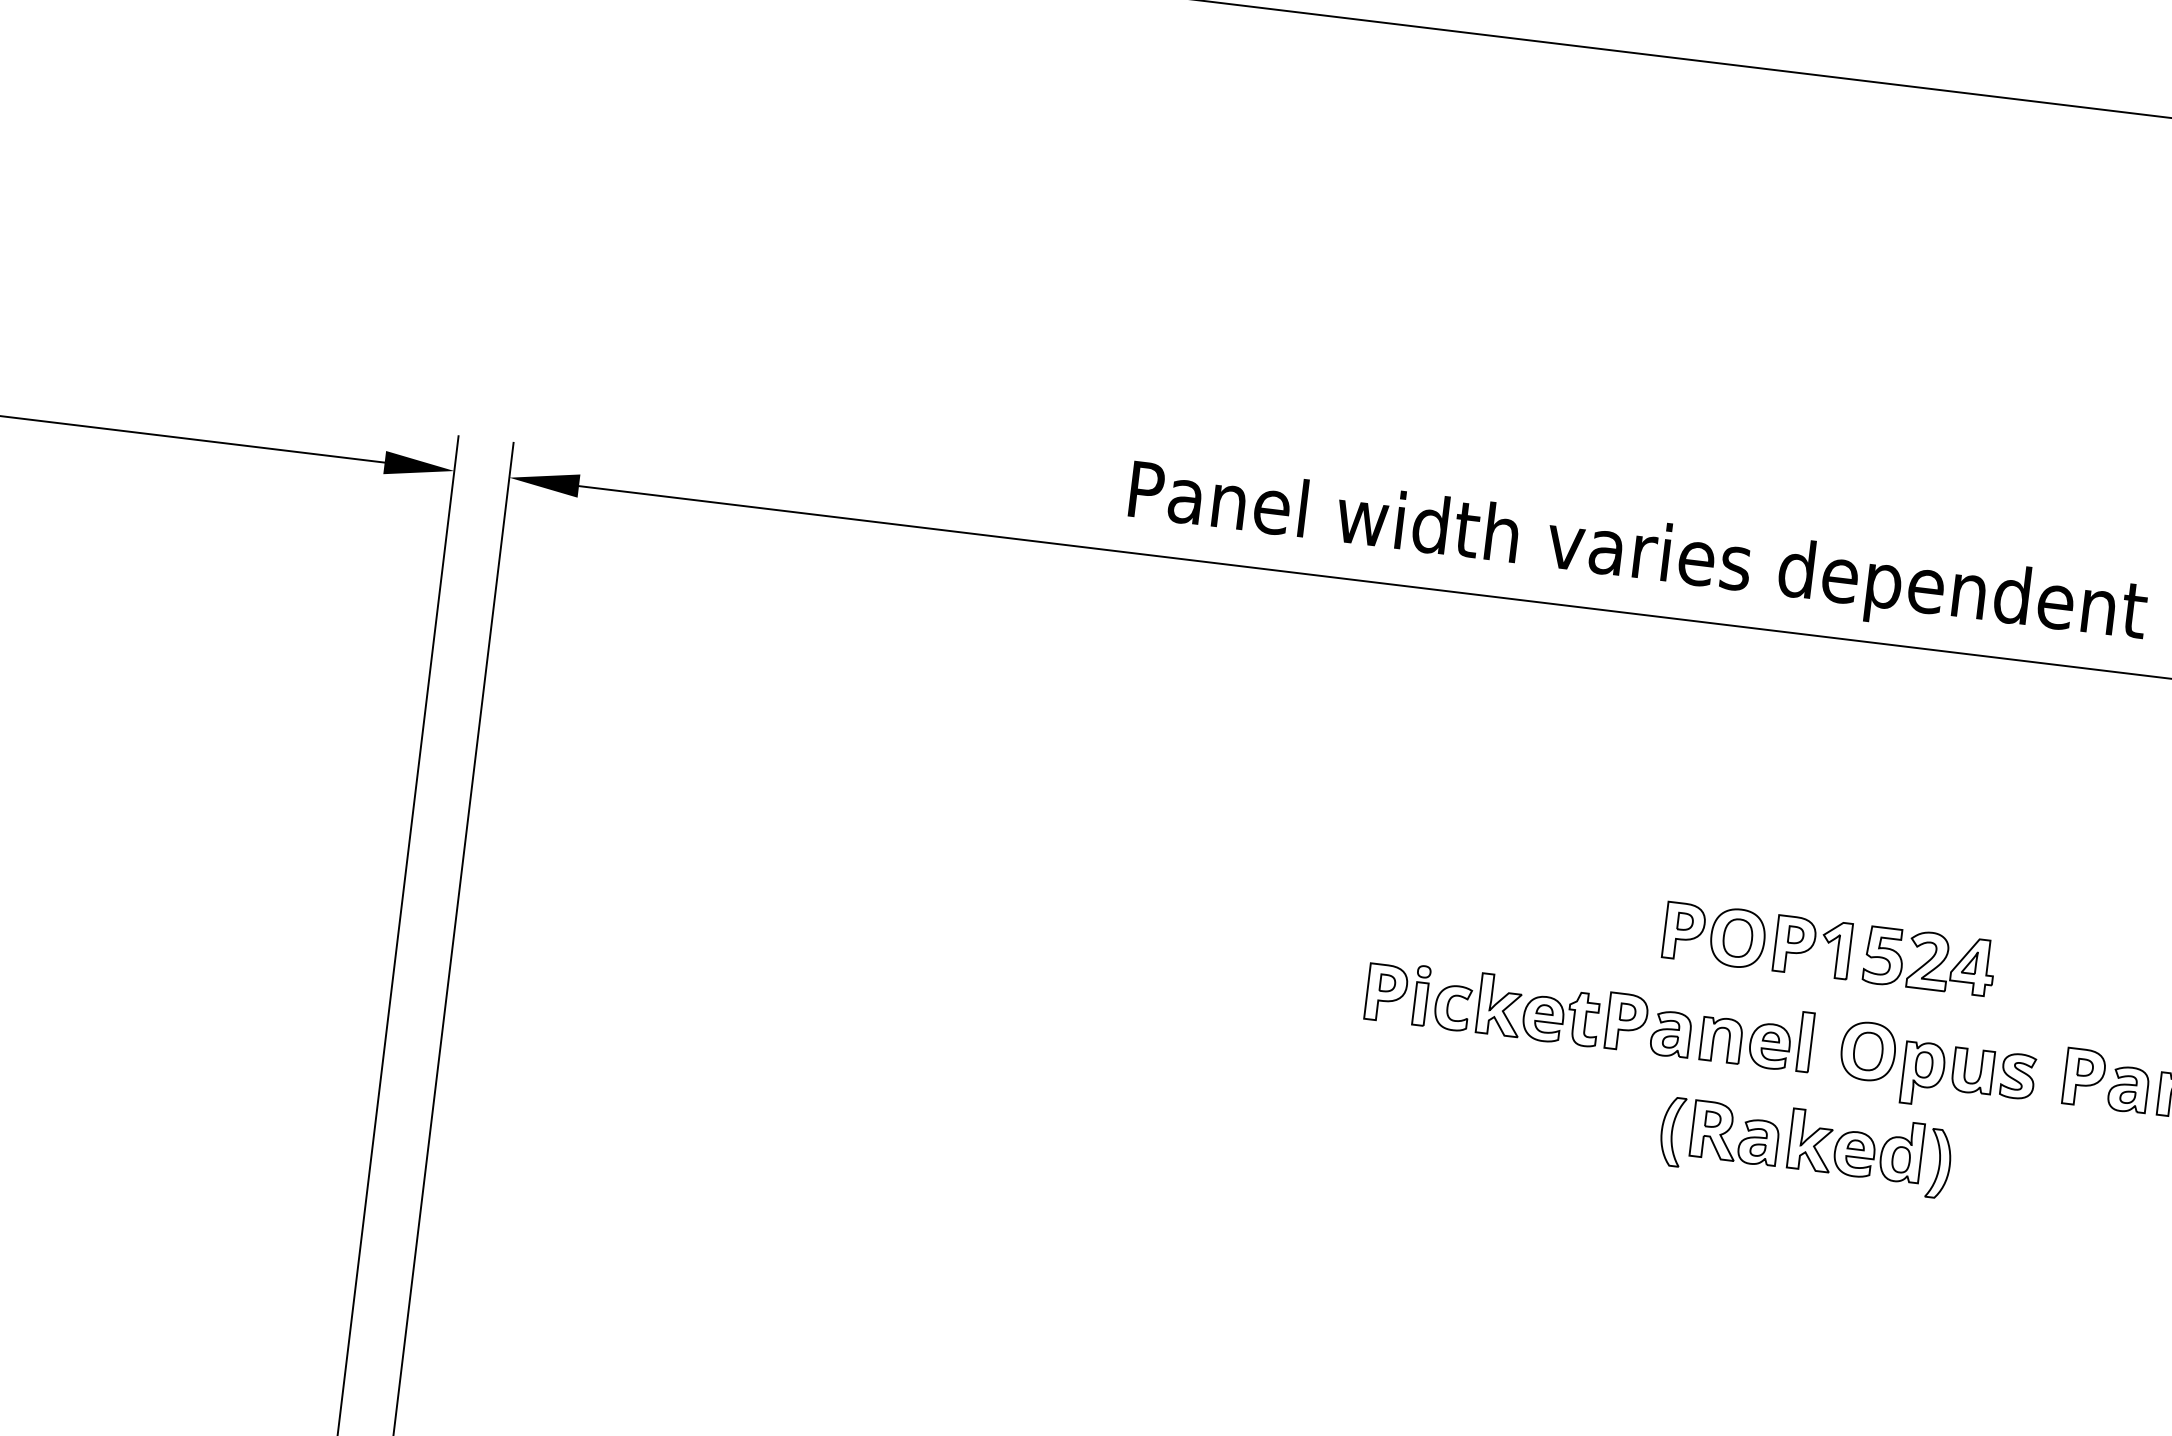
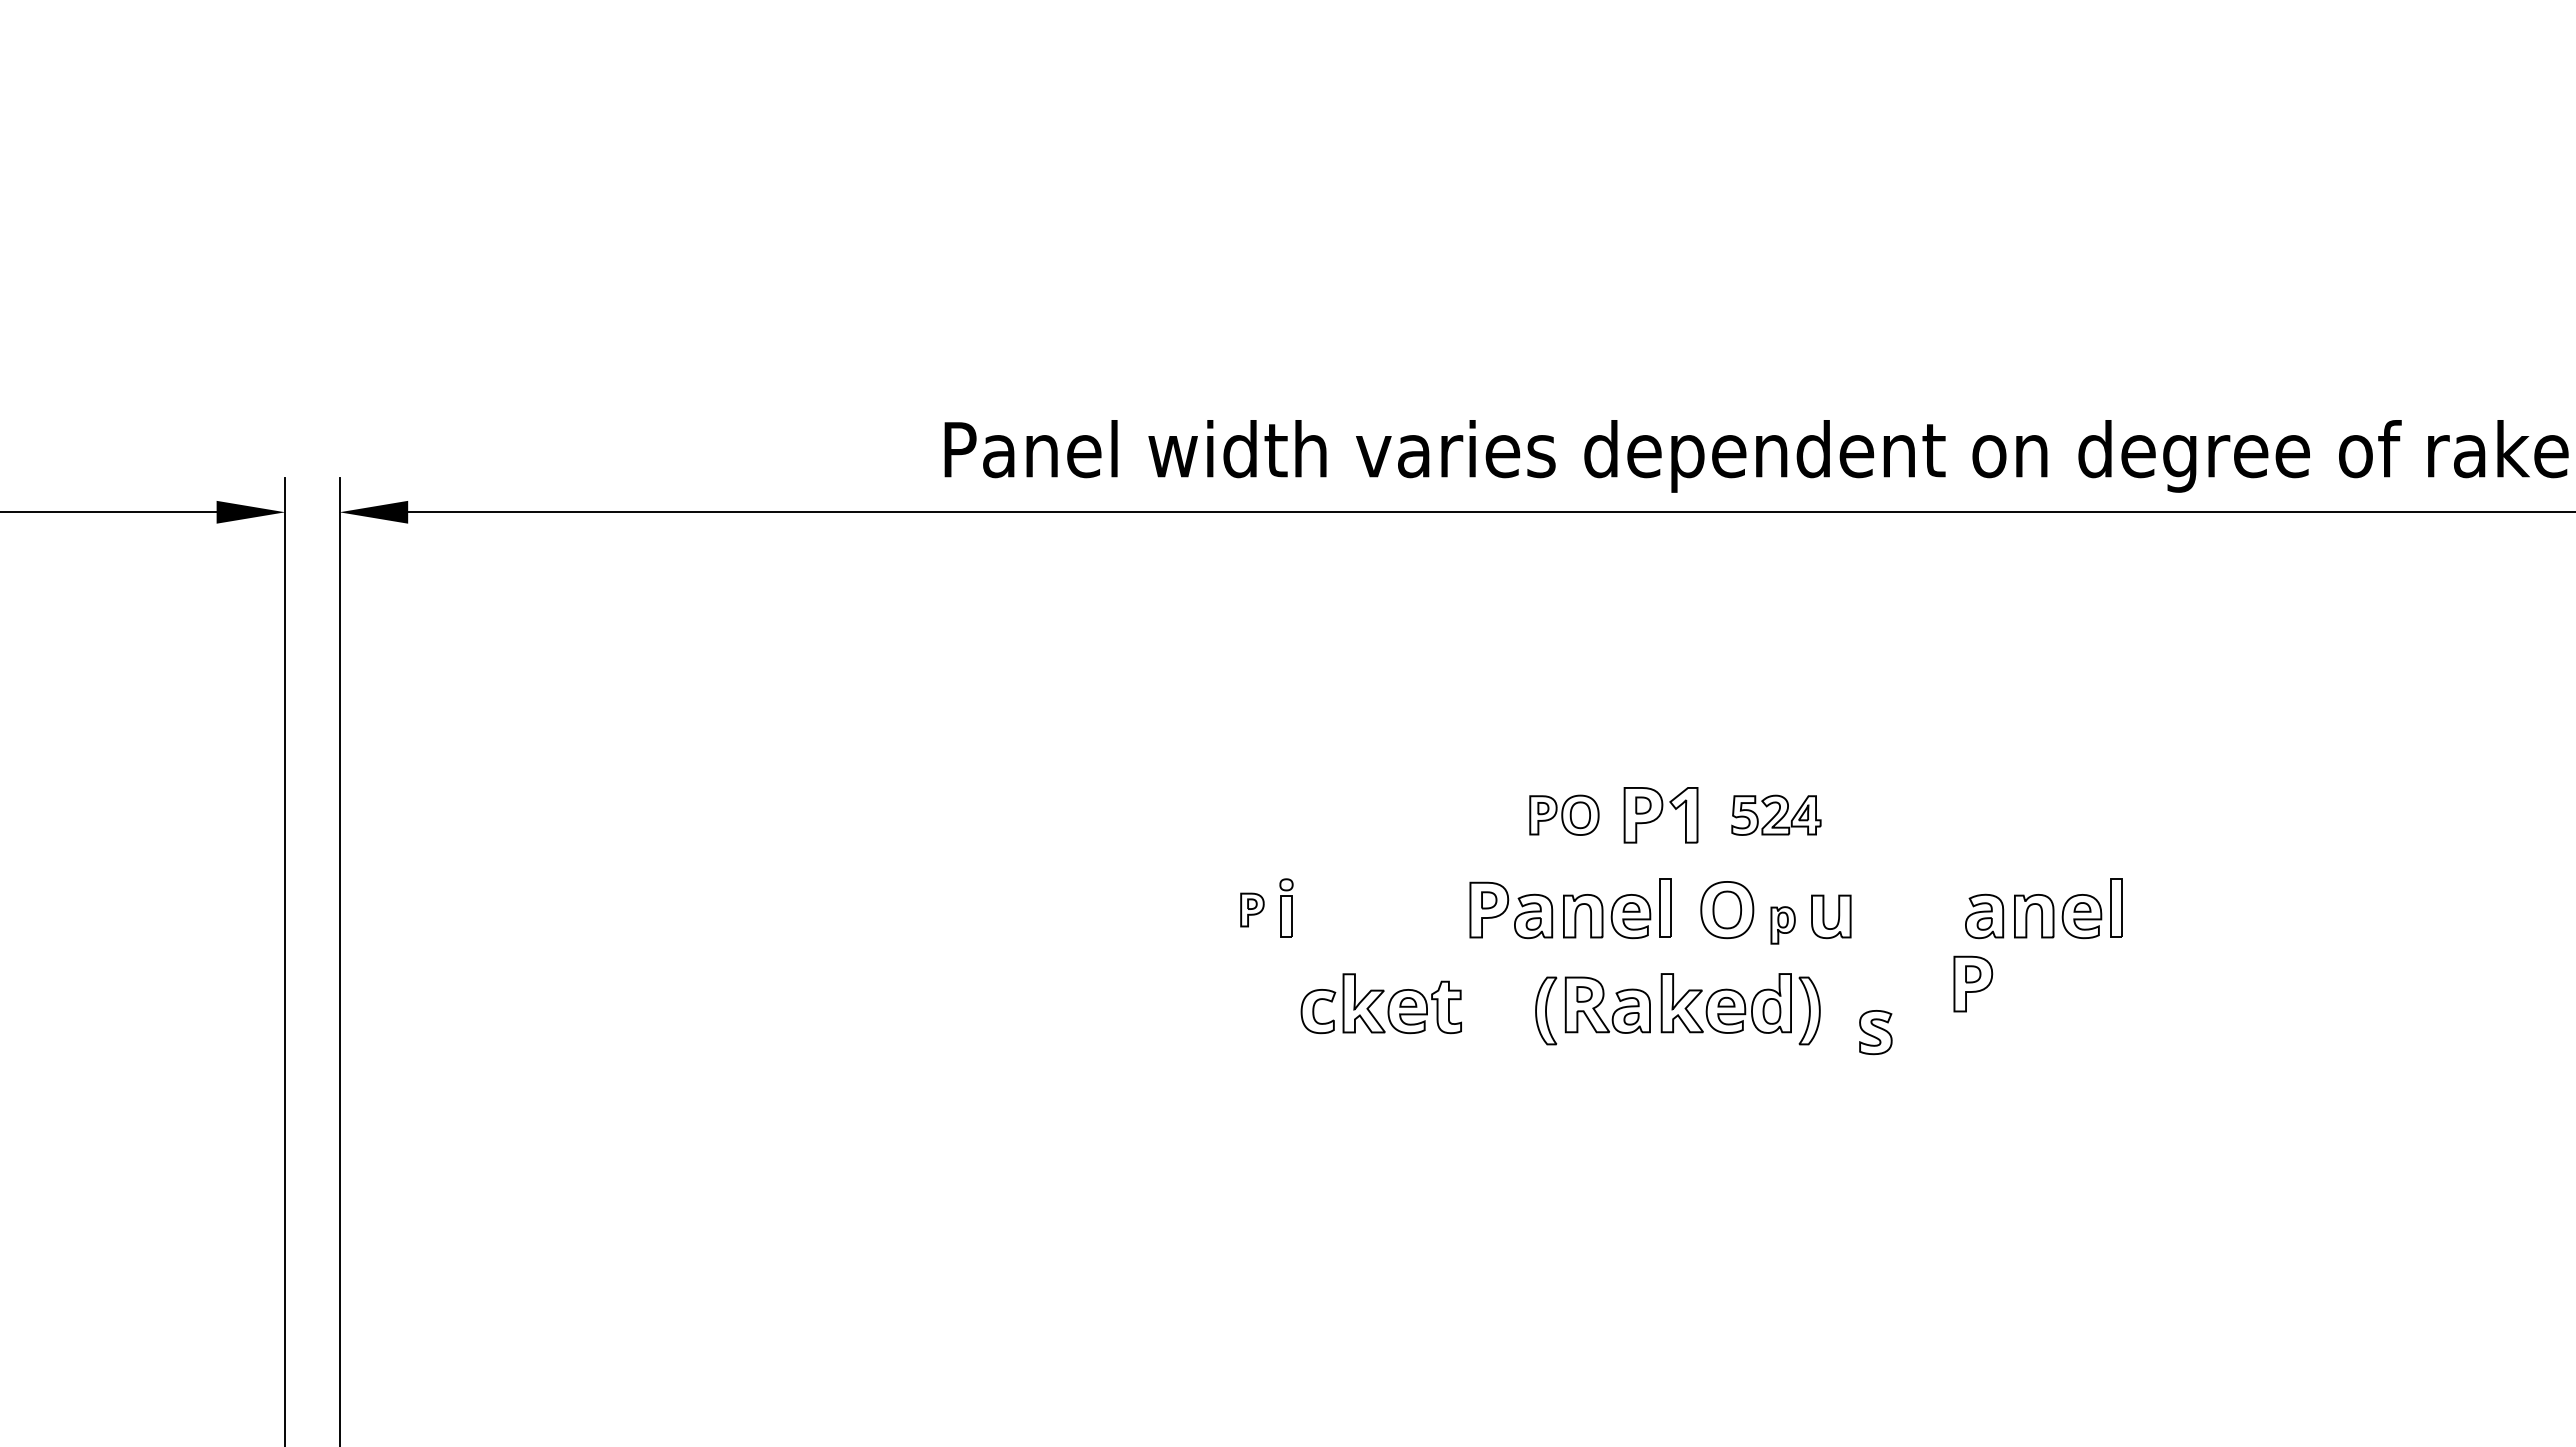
part: (1714, 935) -> (1564, 815), size x0.7
part: (1929, 961) -> (1776, 815), size x0.7
part: (1386, 992) -> (1252, 909), size x0.6
part: (1516, 1007) -> (1380, 1003), moved
part: (1922, 1073) -> (1782, 925), size x0.6
part: (2017, 1076) -> (1875, 1032), moved
part: (2084, 1077) -> (1973, 983), moved

